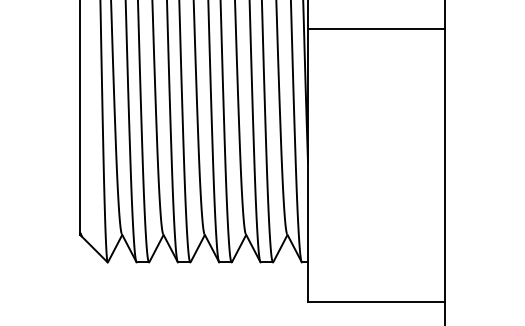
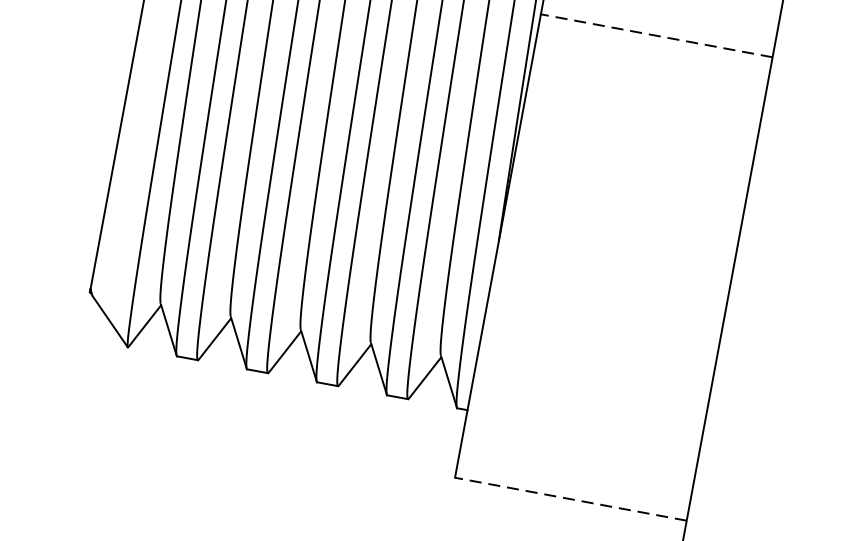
line: (375, 28) -> (655, 34), solid -> dashed
line: (375, 302) -> (569, 499), solid -> dashed

